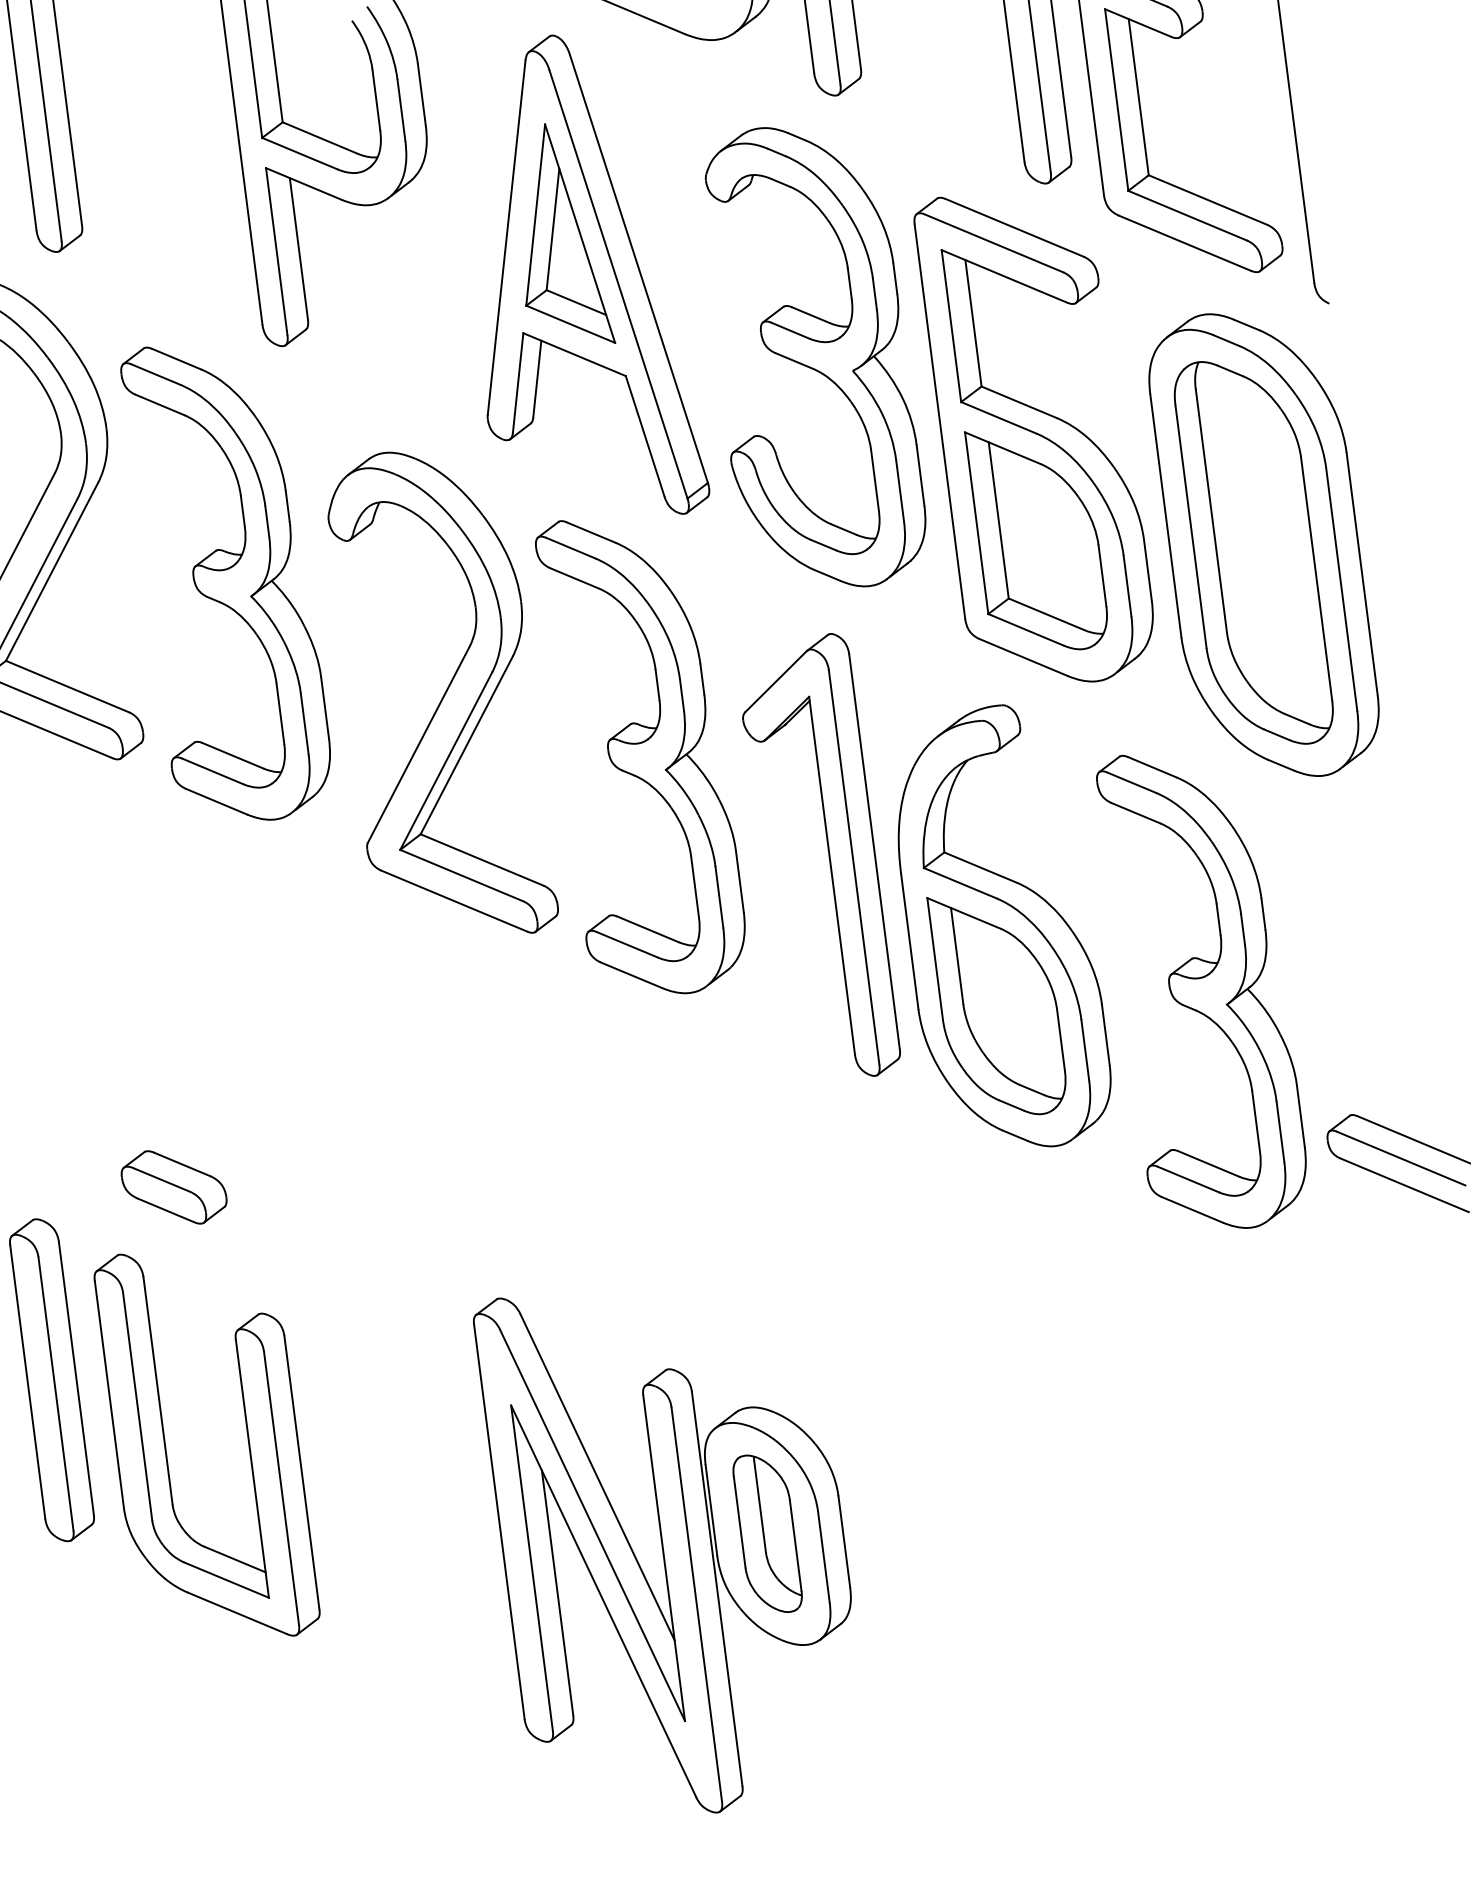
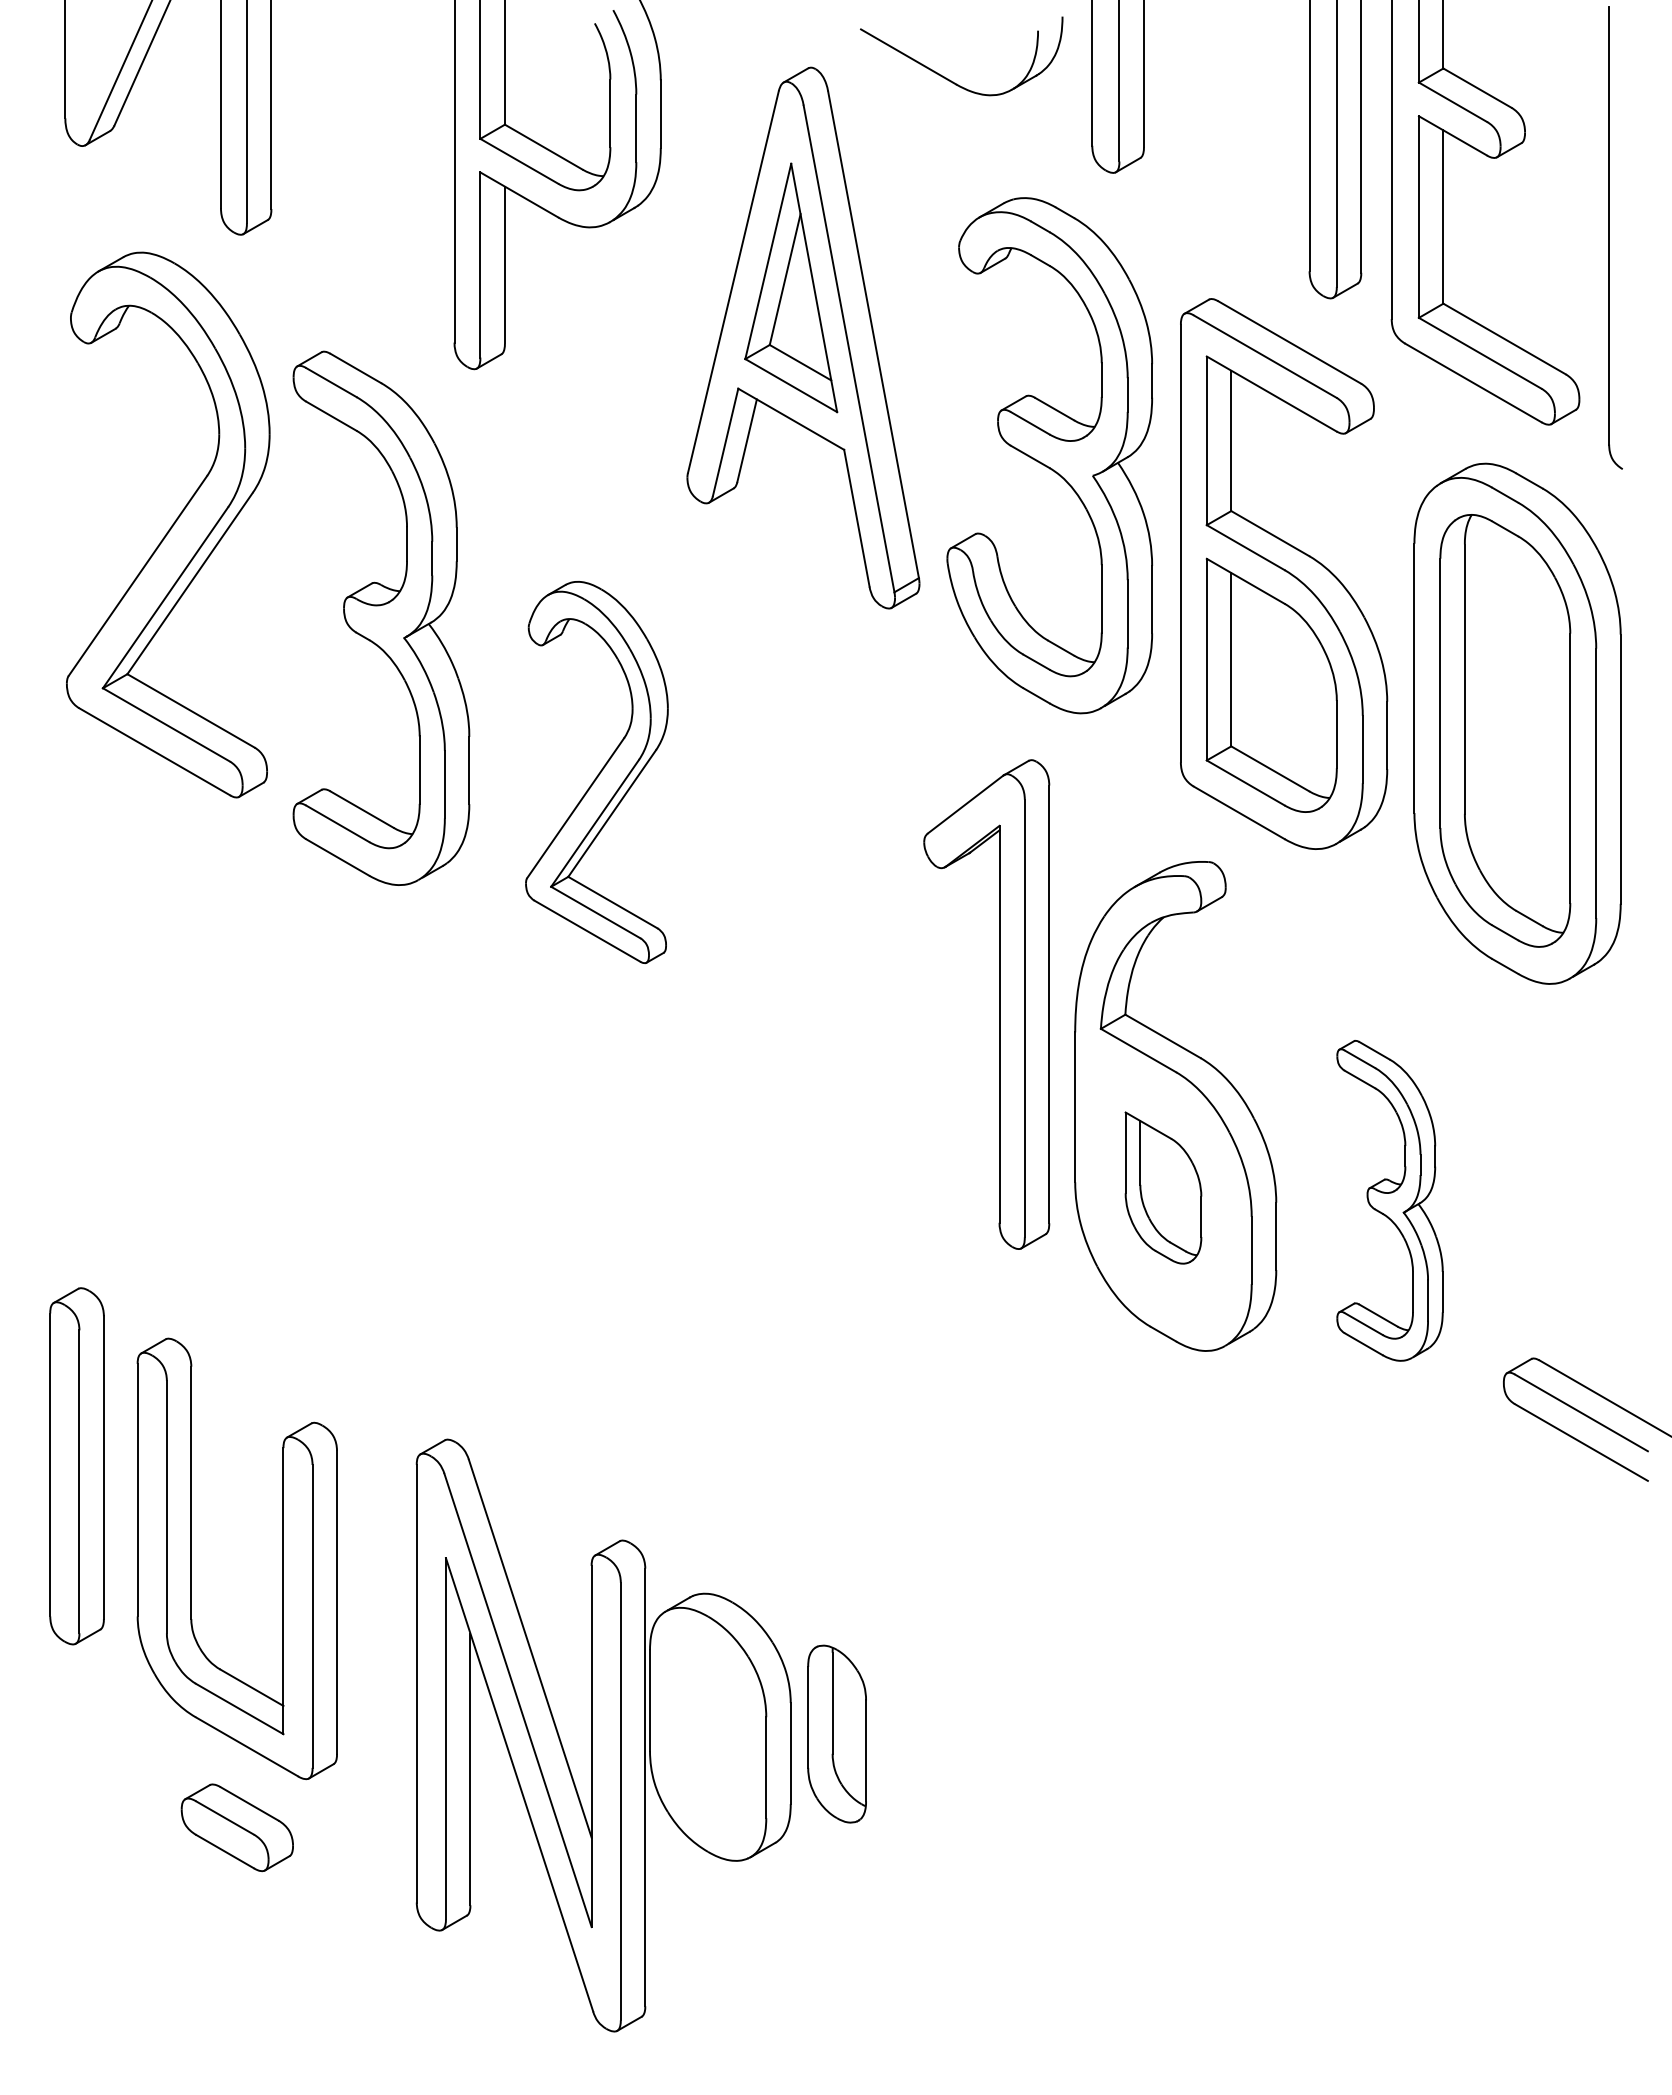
part: (439, 695) -> (596, 772), size x0.7
part: (642, 754) -> (809, 865), removed
part: (1203, 989) -> (1389, 1200), size x0.6
part: (998, 1003) -> (1163, 1187), size x0.6
part: (173, 1187) -> (236, 1827), moved
part: (673, 1547) -> (603, 1735), moved

